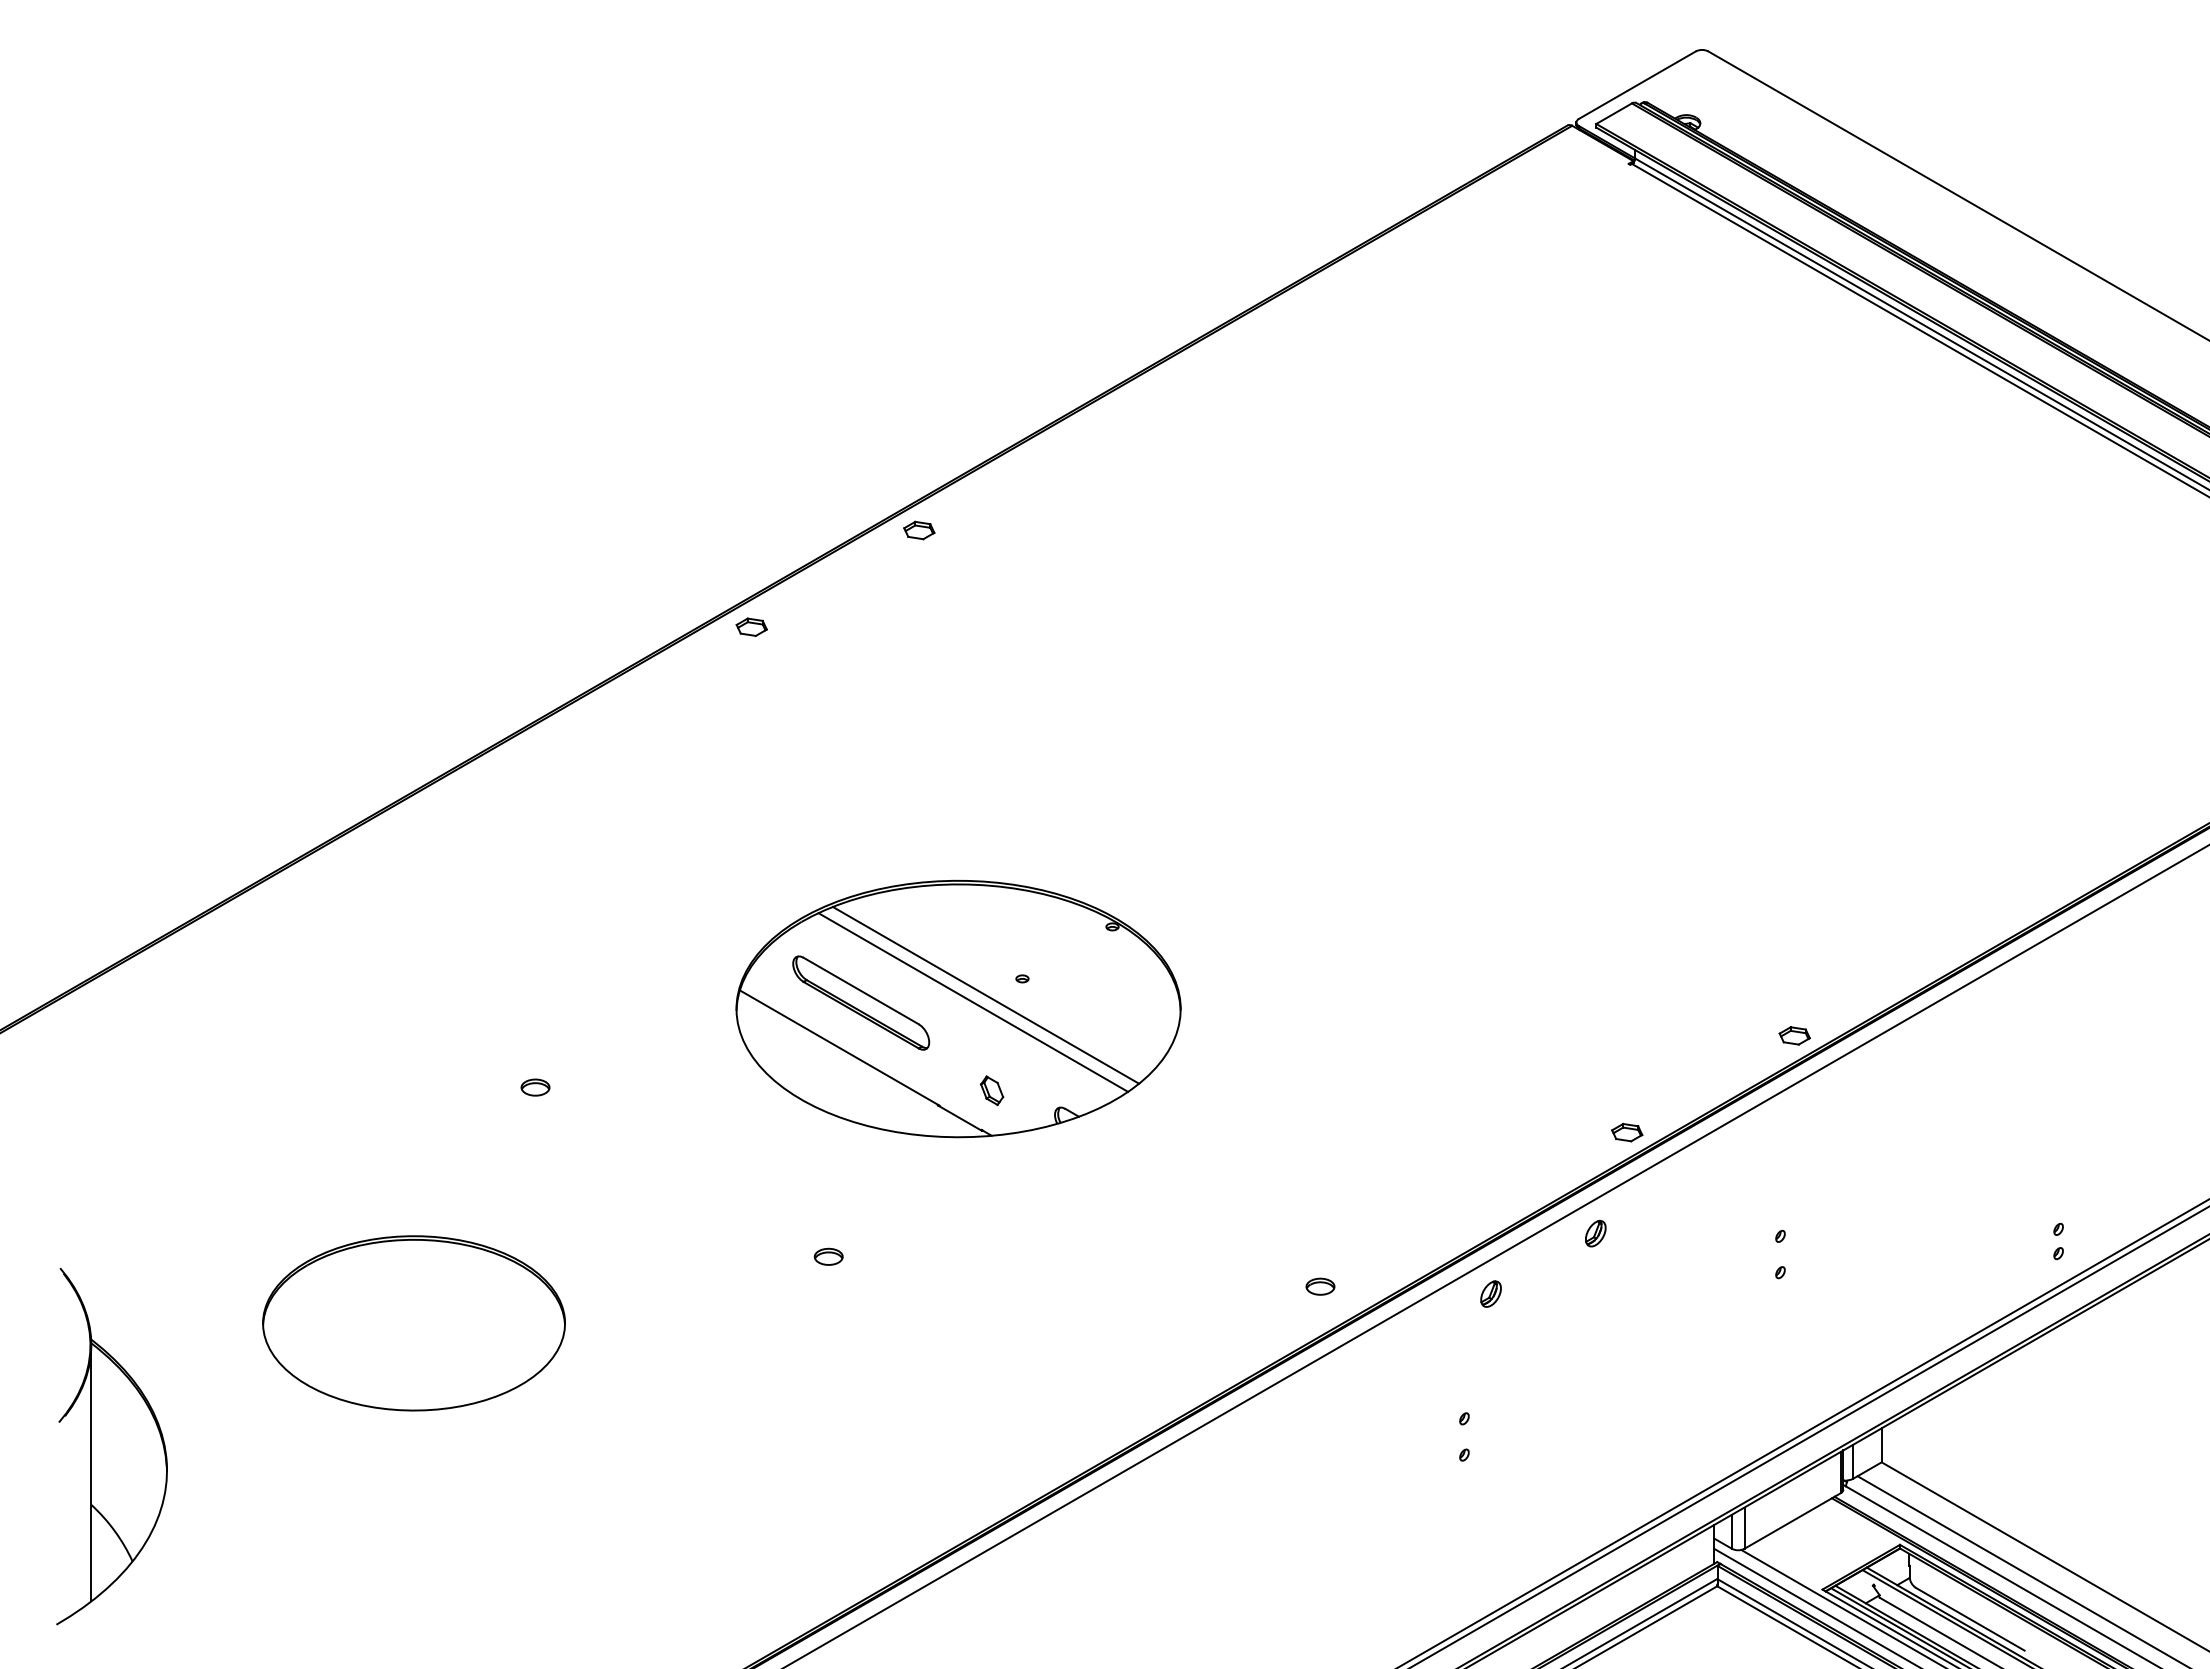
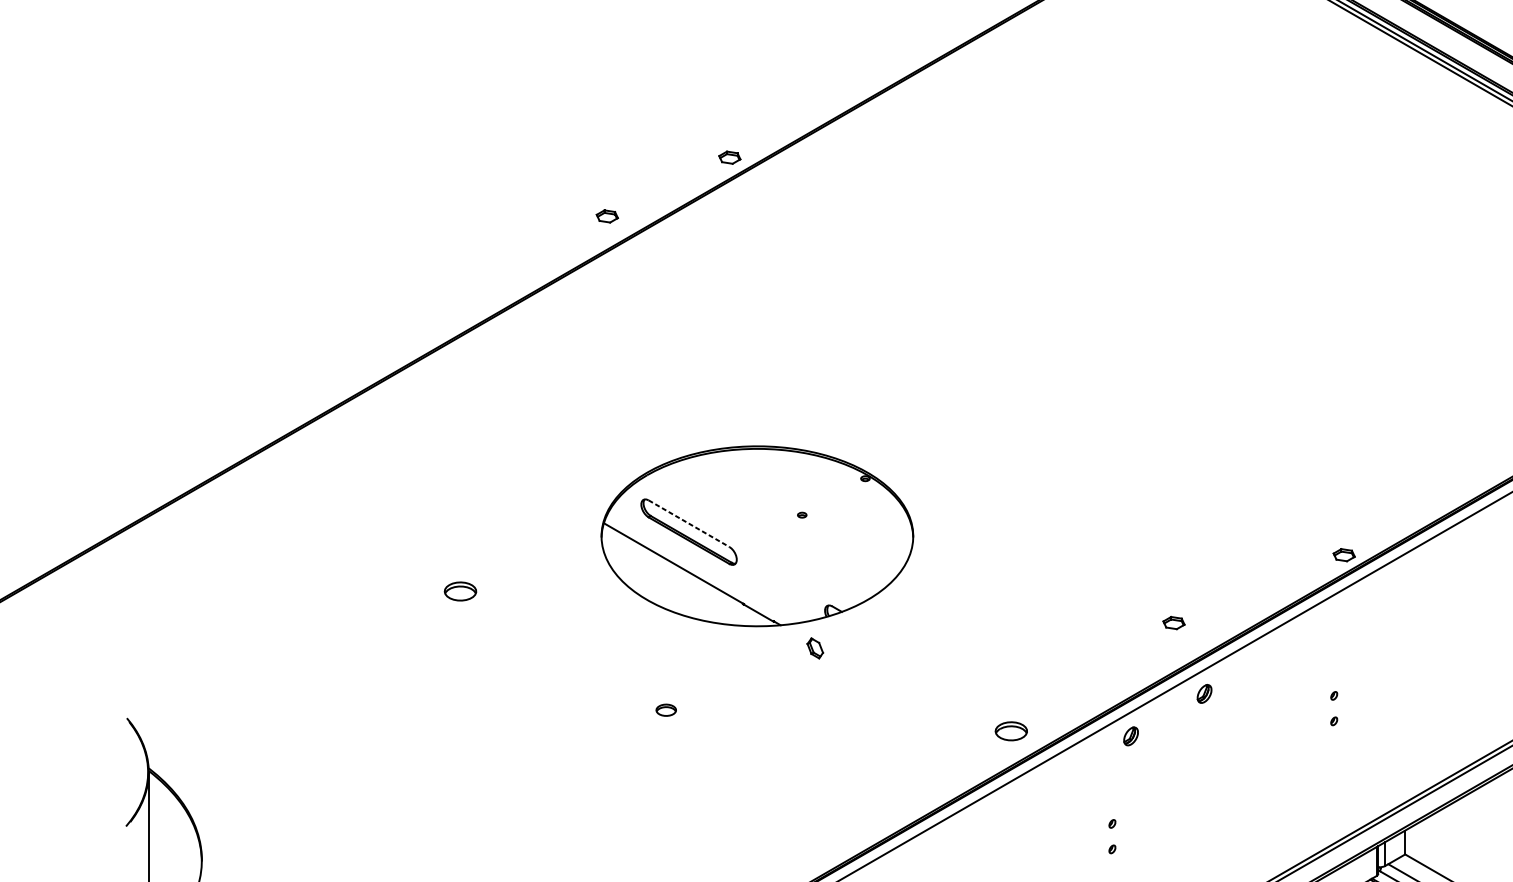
part: (919, 530) -> (729, 157), moved
part: (751, 626) -> (607, 215), moved
line: (861, 991) -> (689, 524), solid -> dashed
line: (985, 994) -> (776, 526), removed
line: (973, 1002) -> (767, 531), removed
part: (535, 1087) -> (460, 591), size x1.6
part: (992, 1090) -> (815, 648), moved
part: (1627, 1132) -> (1174, 622), moved
part: (1320, 1286) -> (1011, 731), size x1.6
part: (413, 1323) -> (374, 757), removed

